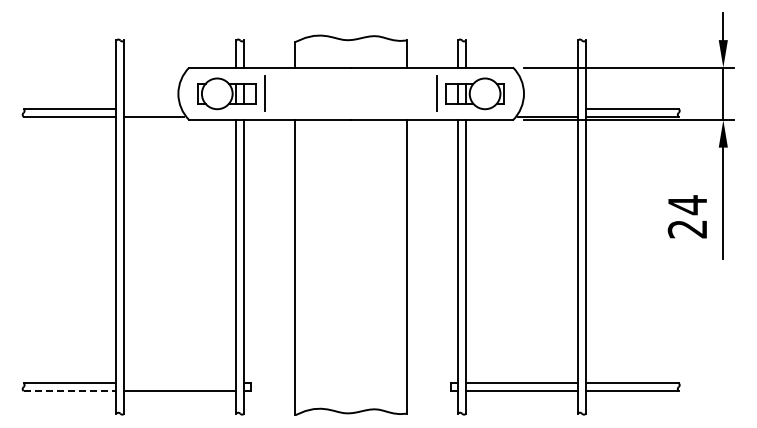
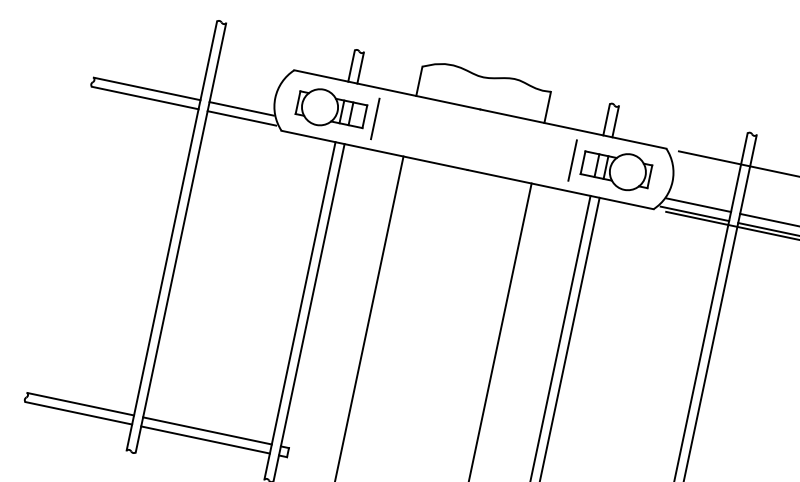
line: (152, 108) -> (242, 108), added
line: (550, 108) -> (699, 204), added
line: (180, 383) -> (207, 431), added
line: (70, 391) -> (79, 413), dashed -> solid

